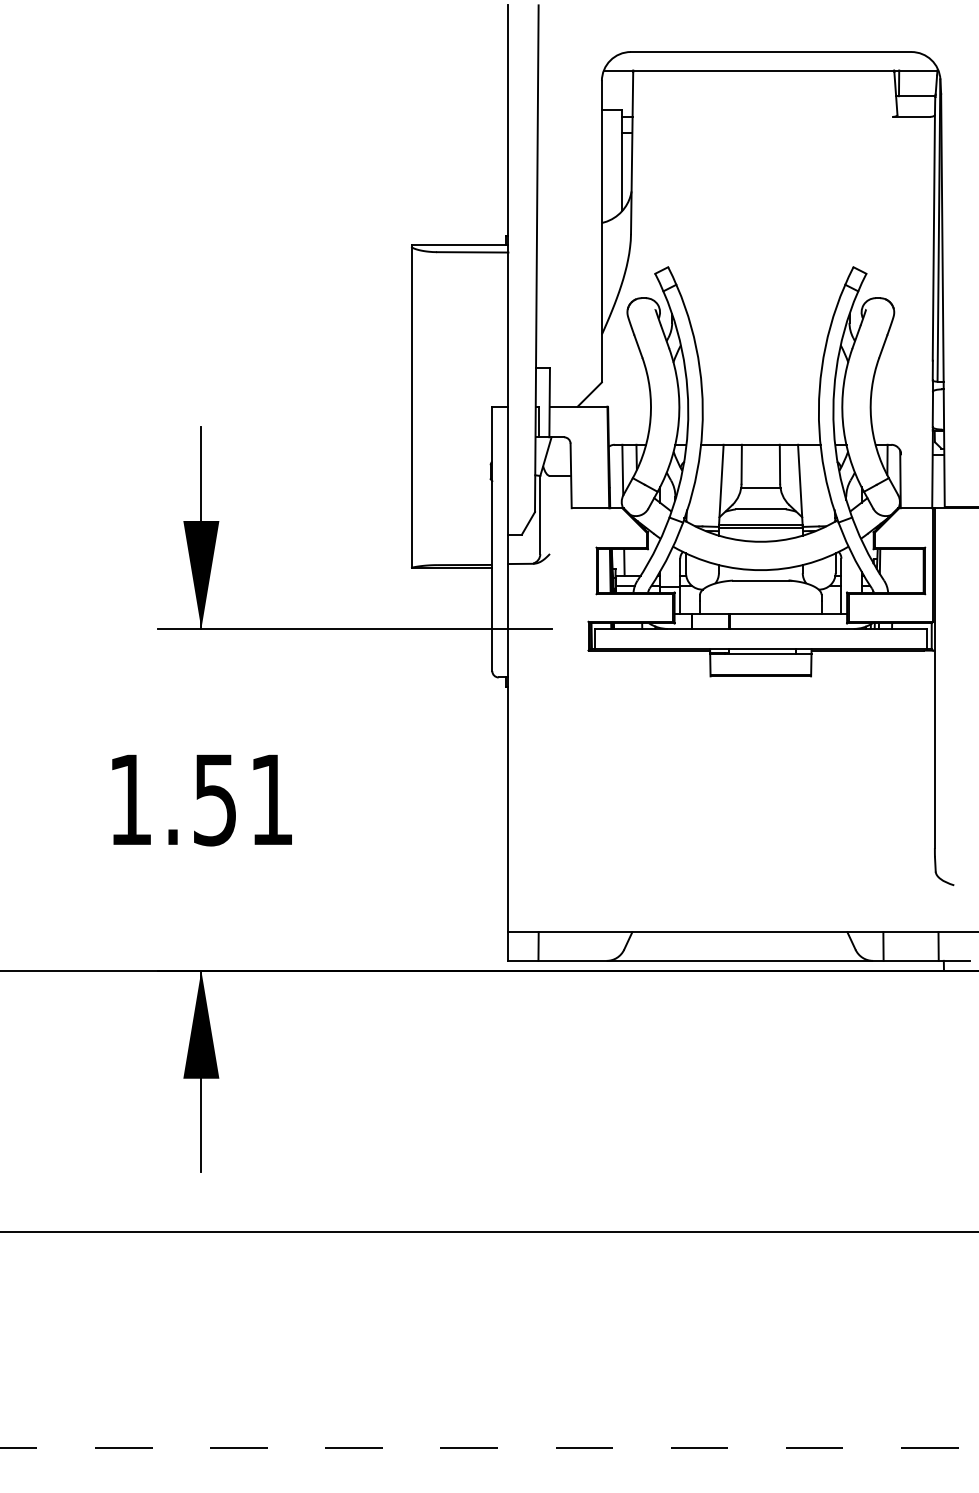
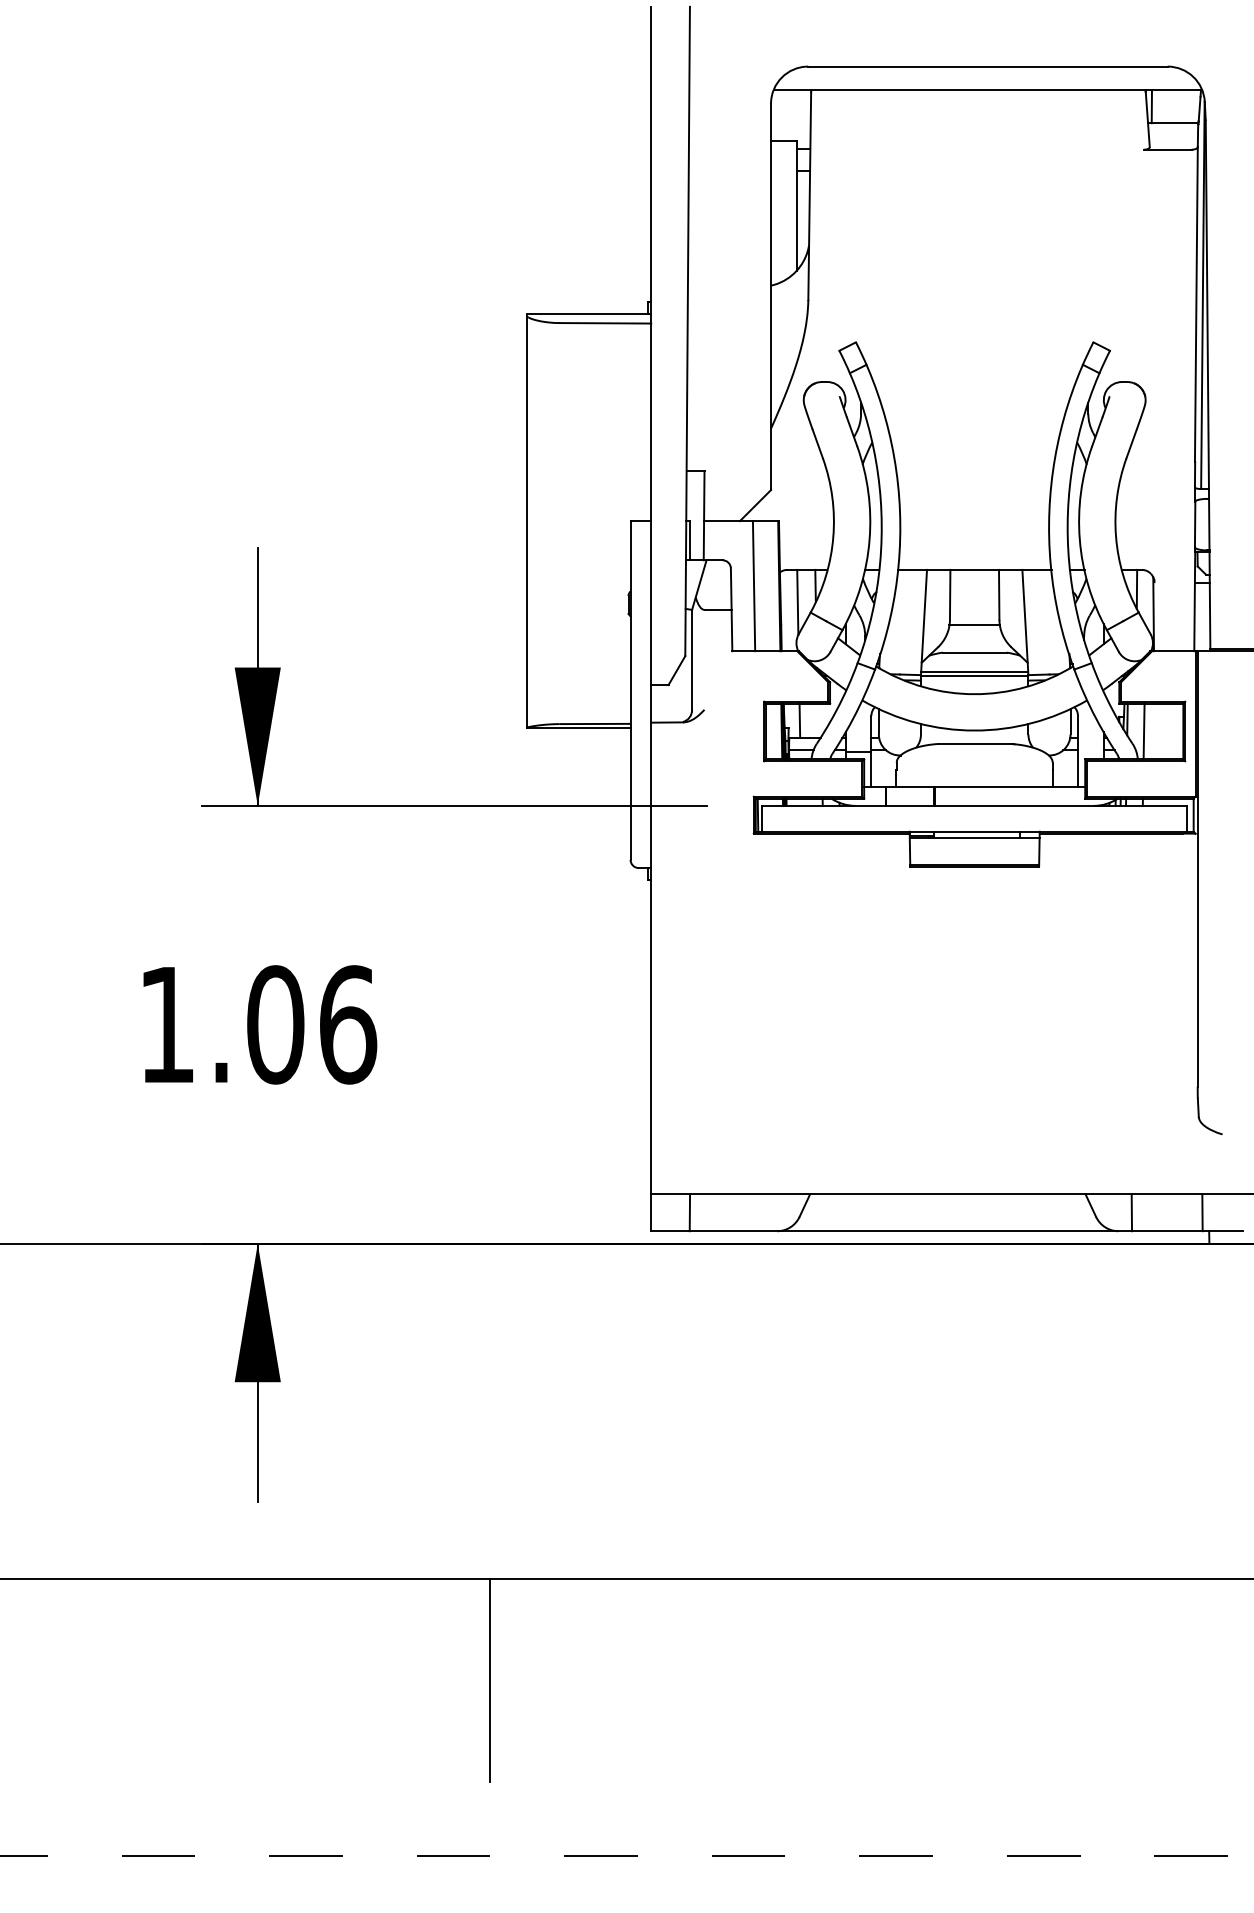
line: (588, 457) -> (753, 586), added
line: (892, 570) -> (1143, 731), added
text: (244, 799) -> (312, 1024), 1.51 -> 1.06
line: (382, 1310) -> (490, 1679), added

